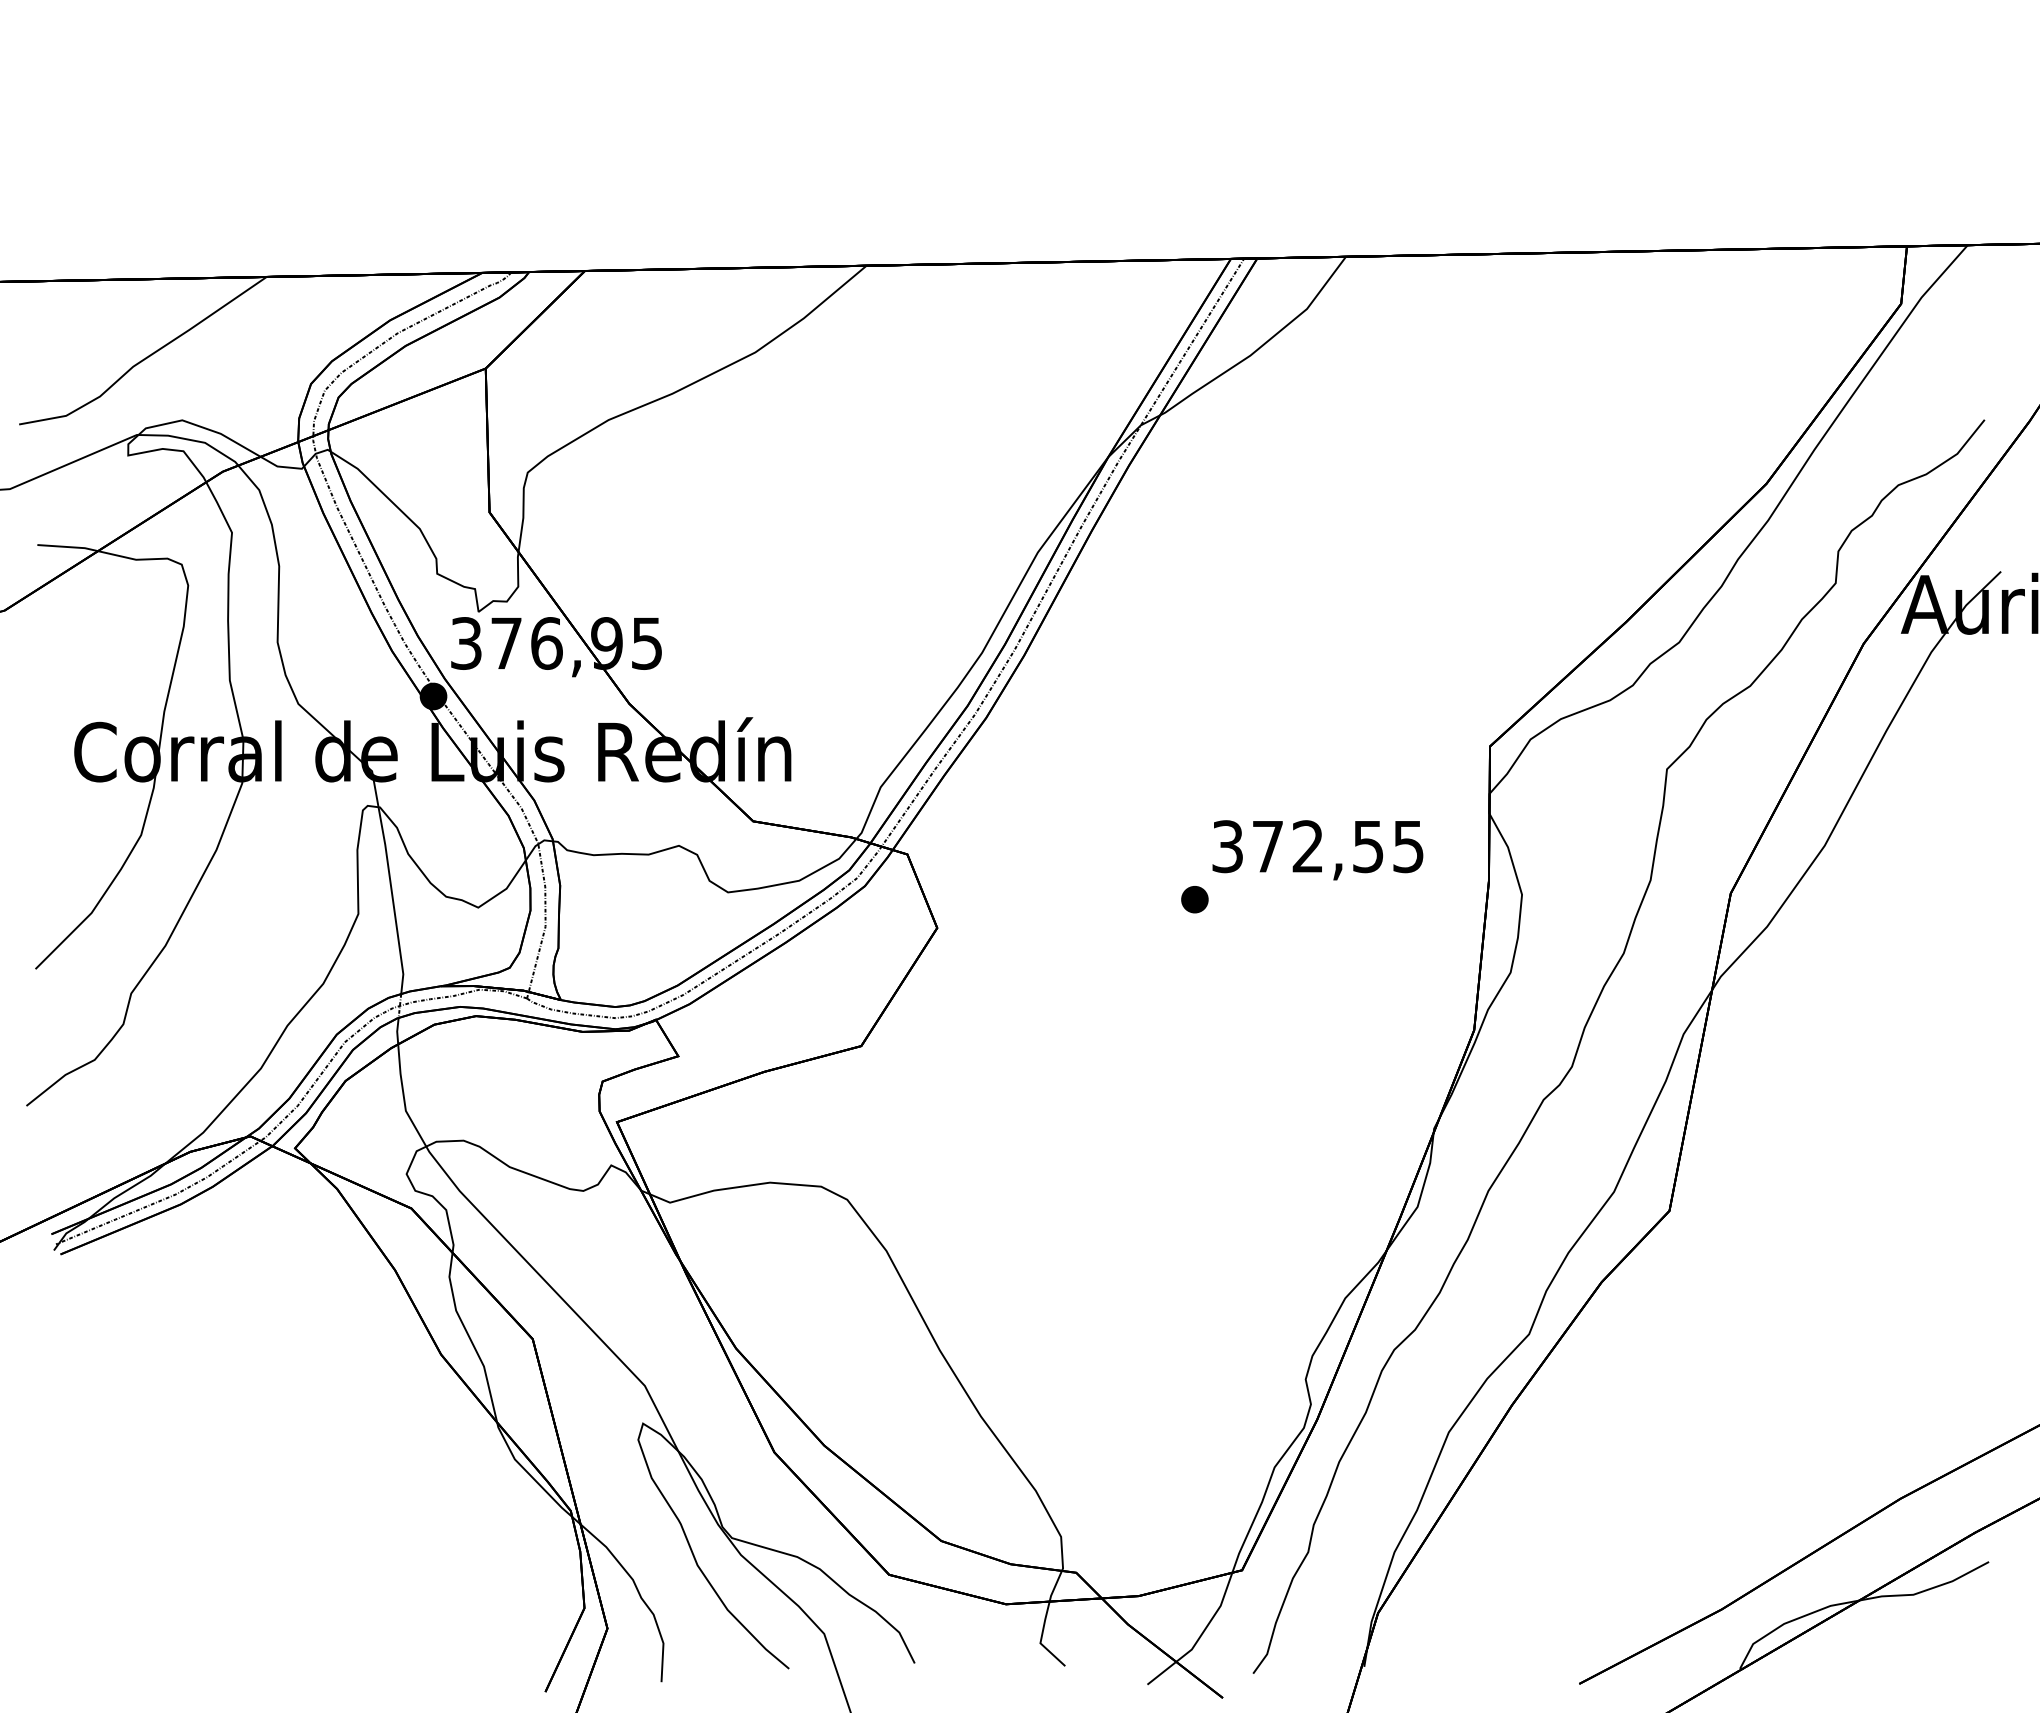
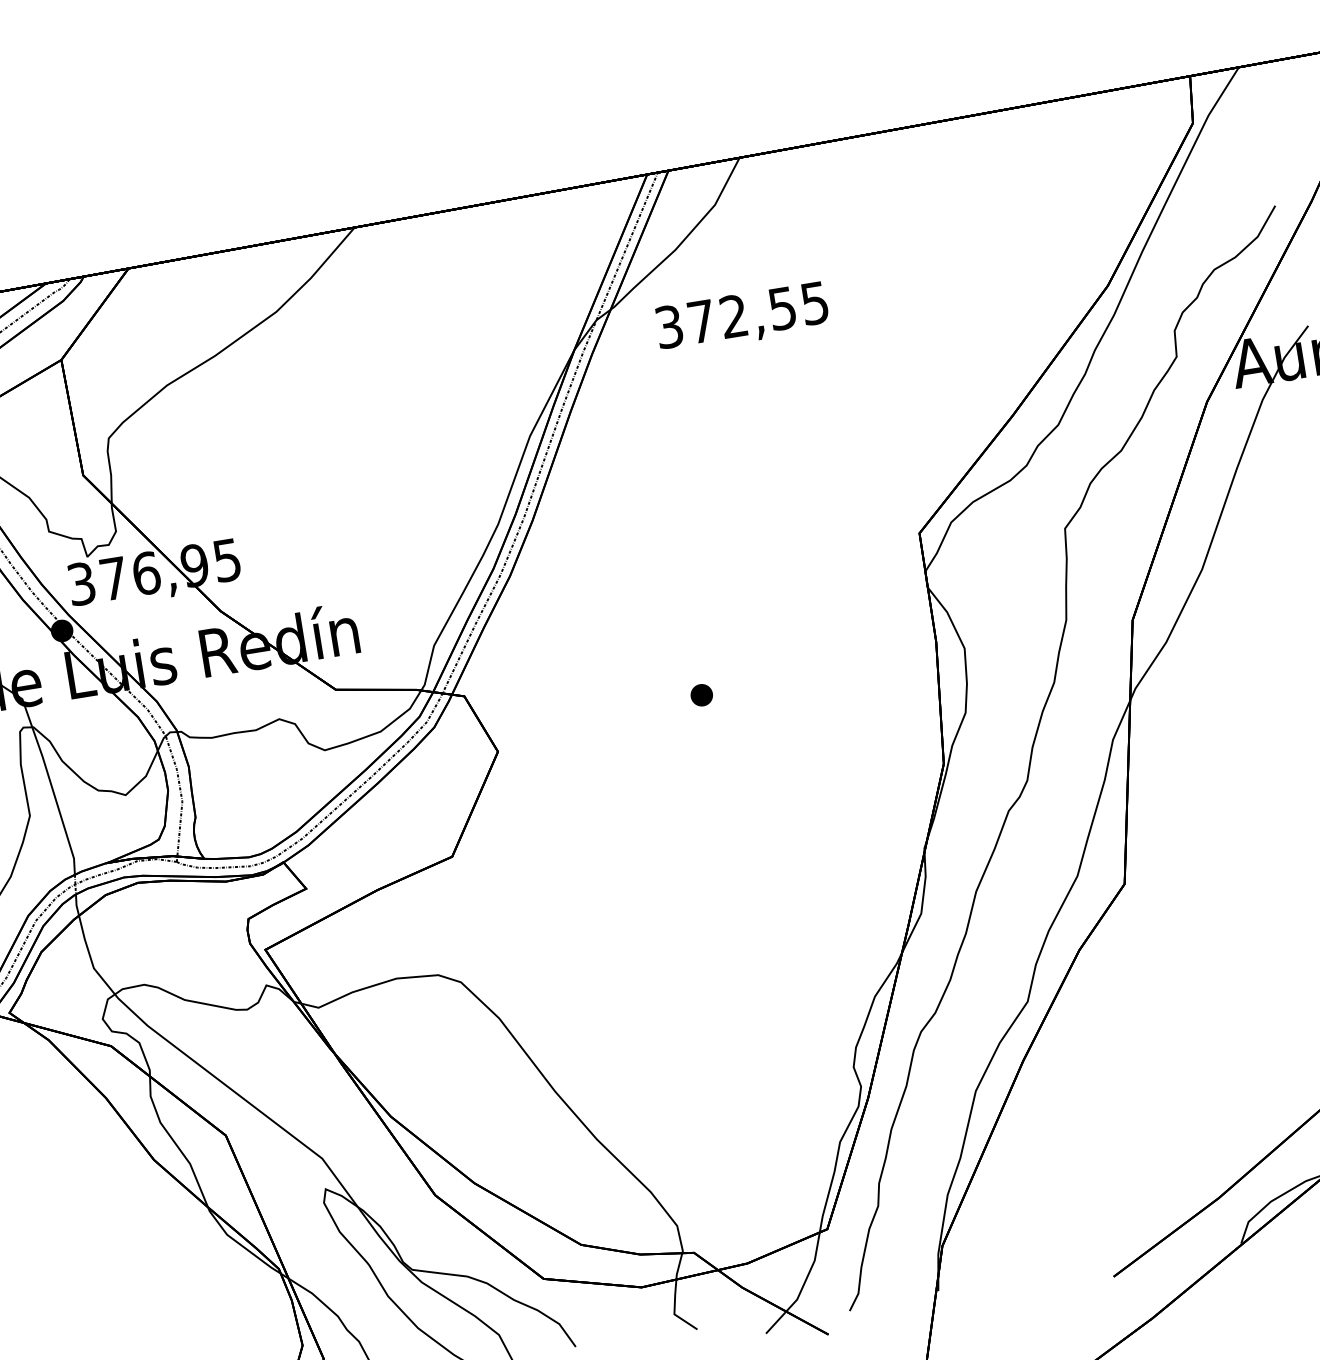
text: (1317, 850) -> (742, 318), moved

